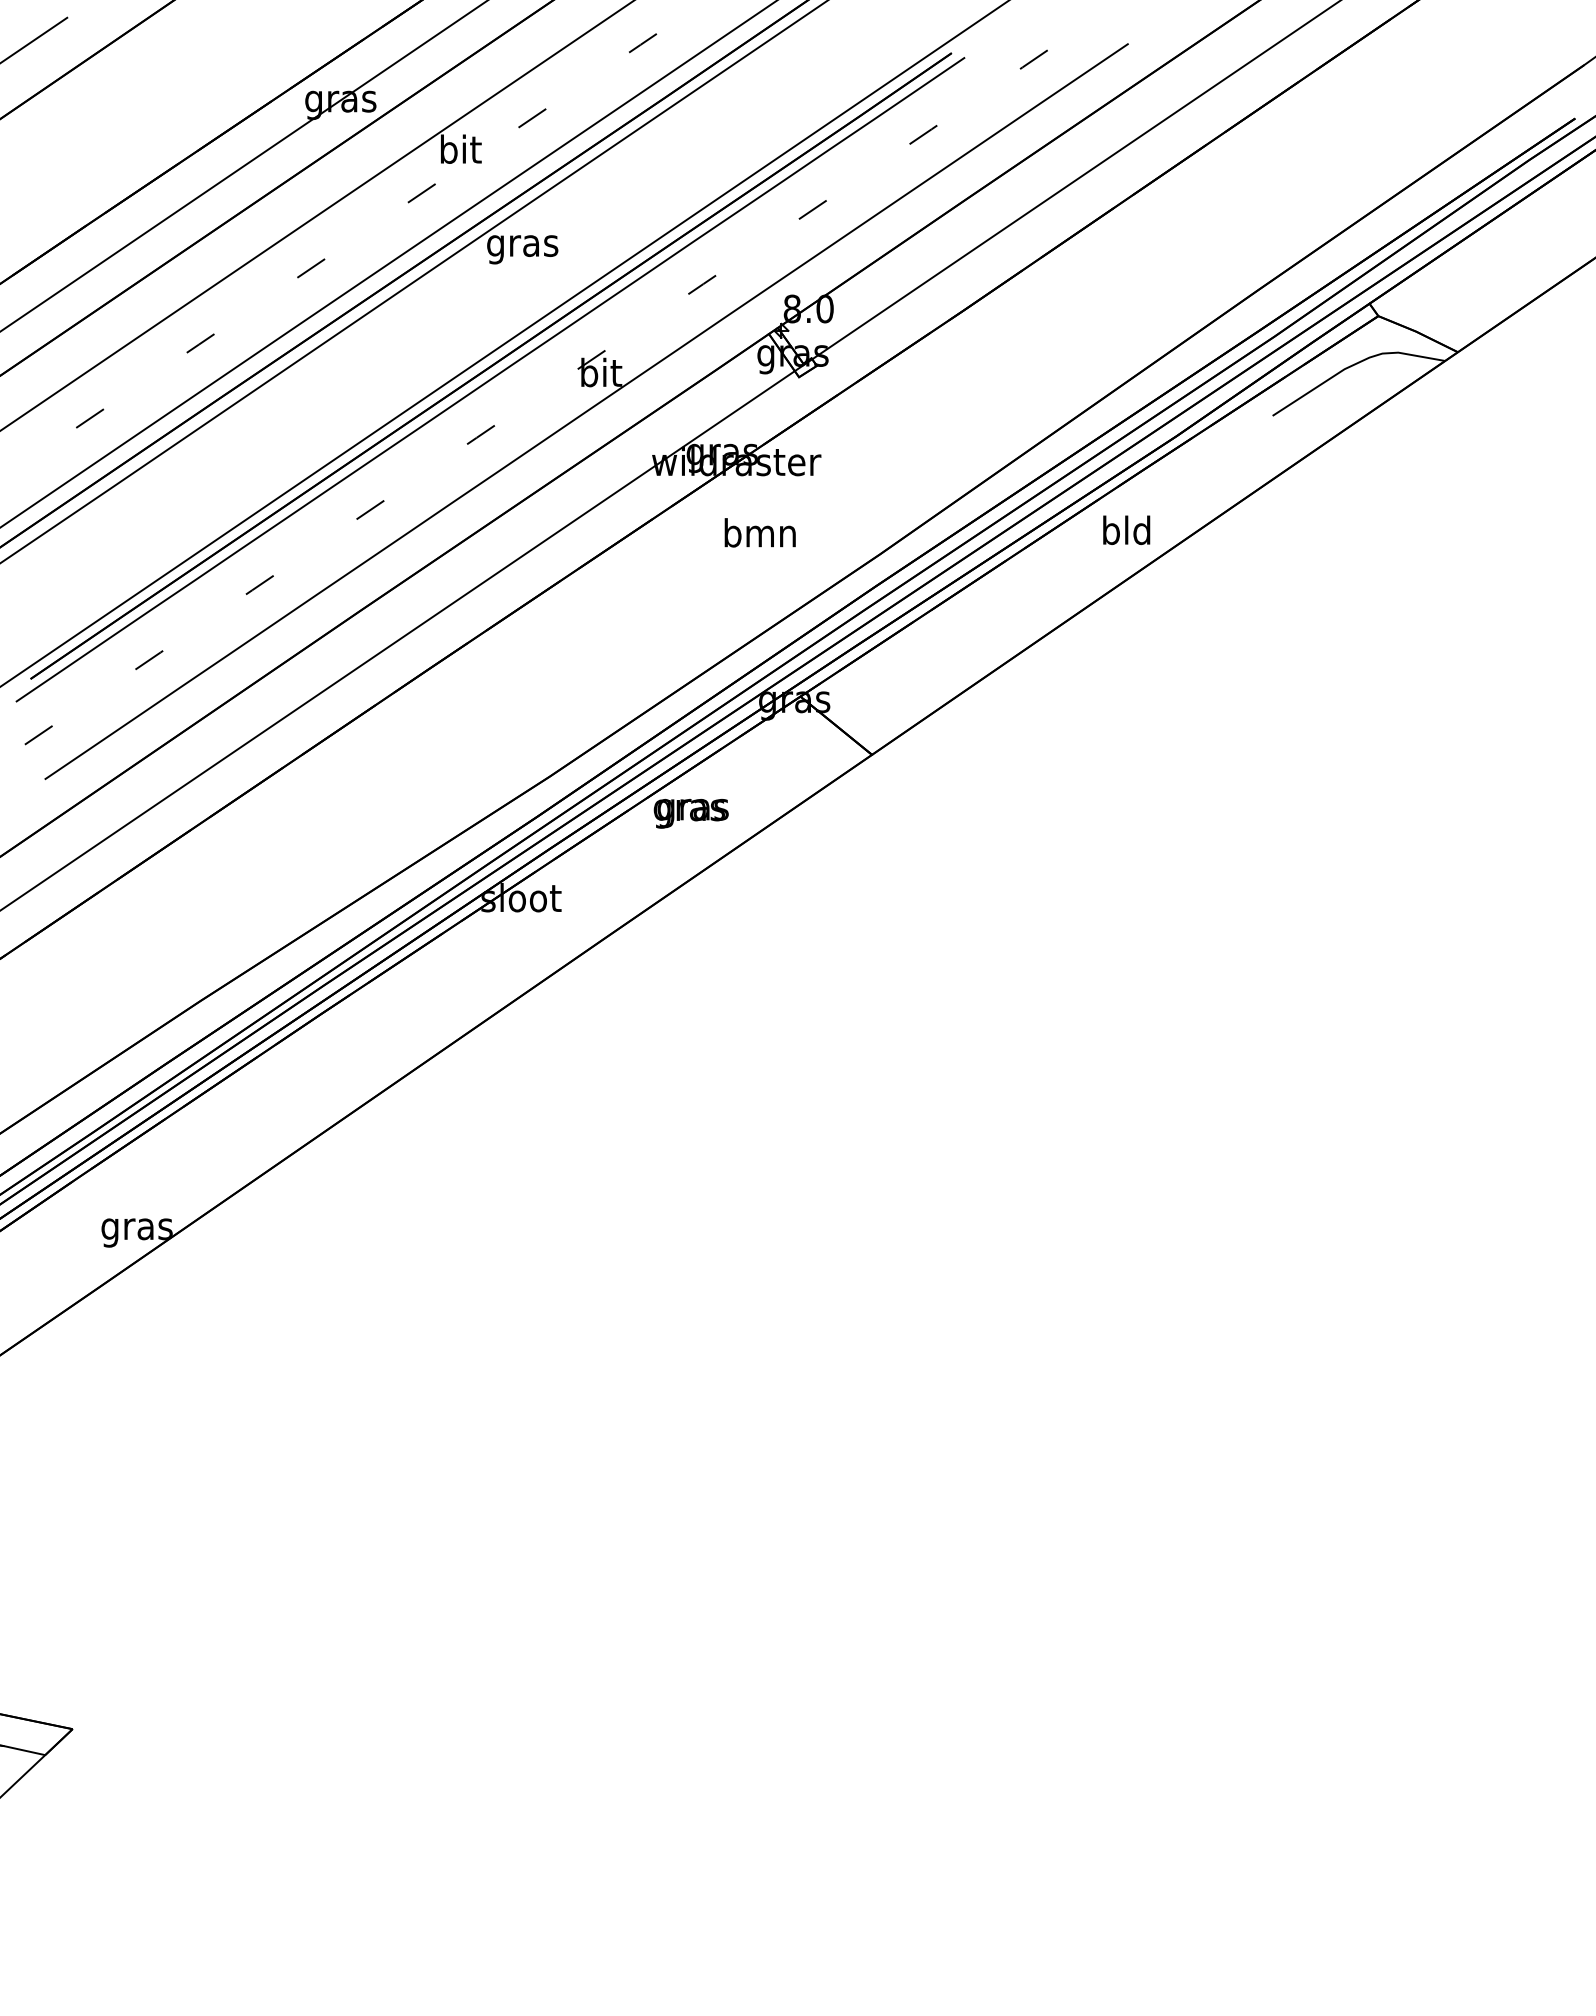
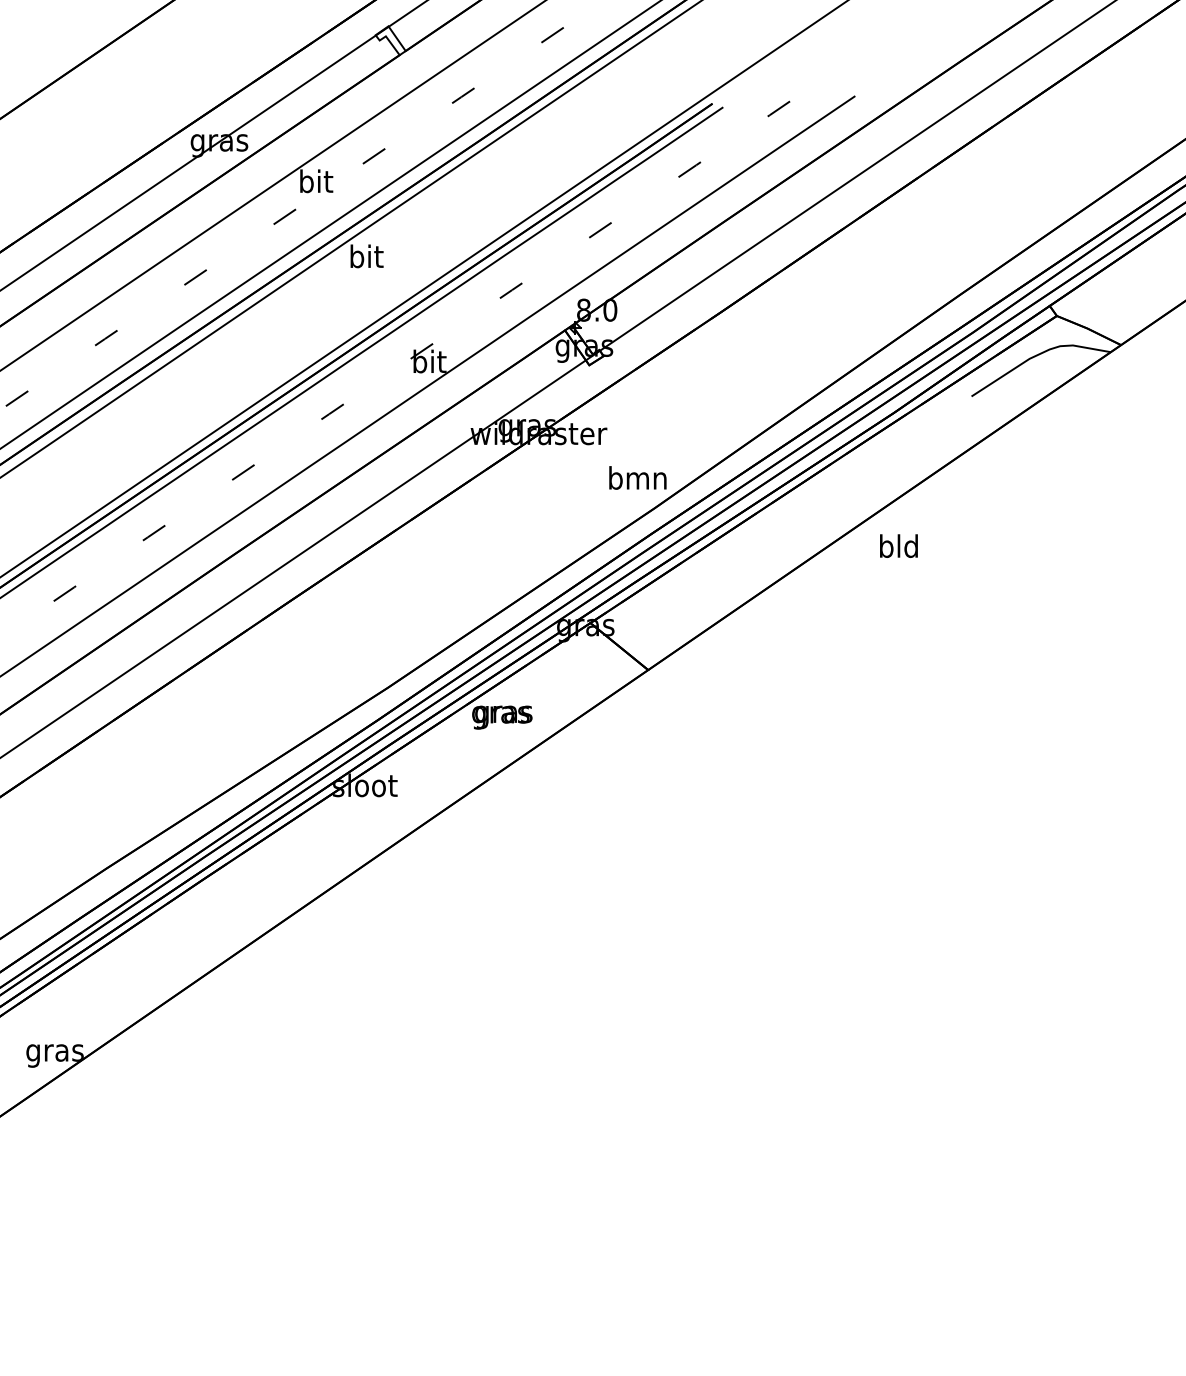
text: (522, 245) -> (366, 258), gras -> bit
text: (1126, 529) -> (898, 545), moved
text: (759, 532) -> (637, 477), moved

